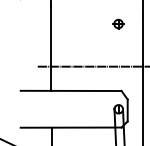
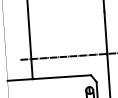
part: (118, 23) -> (84, 19), removed

